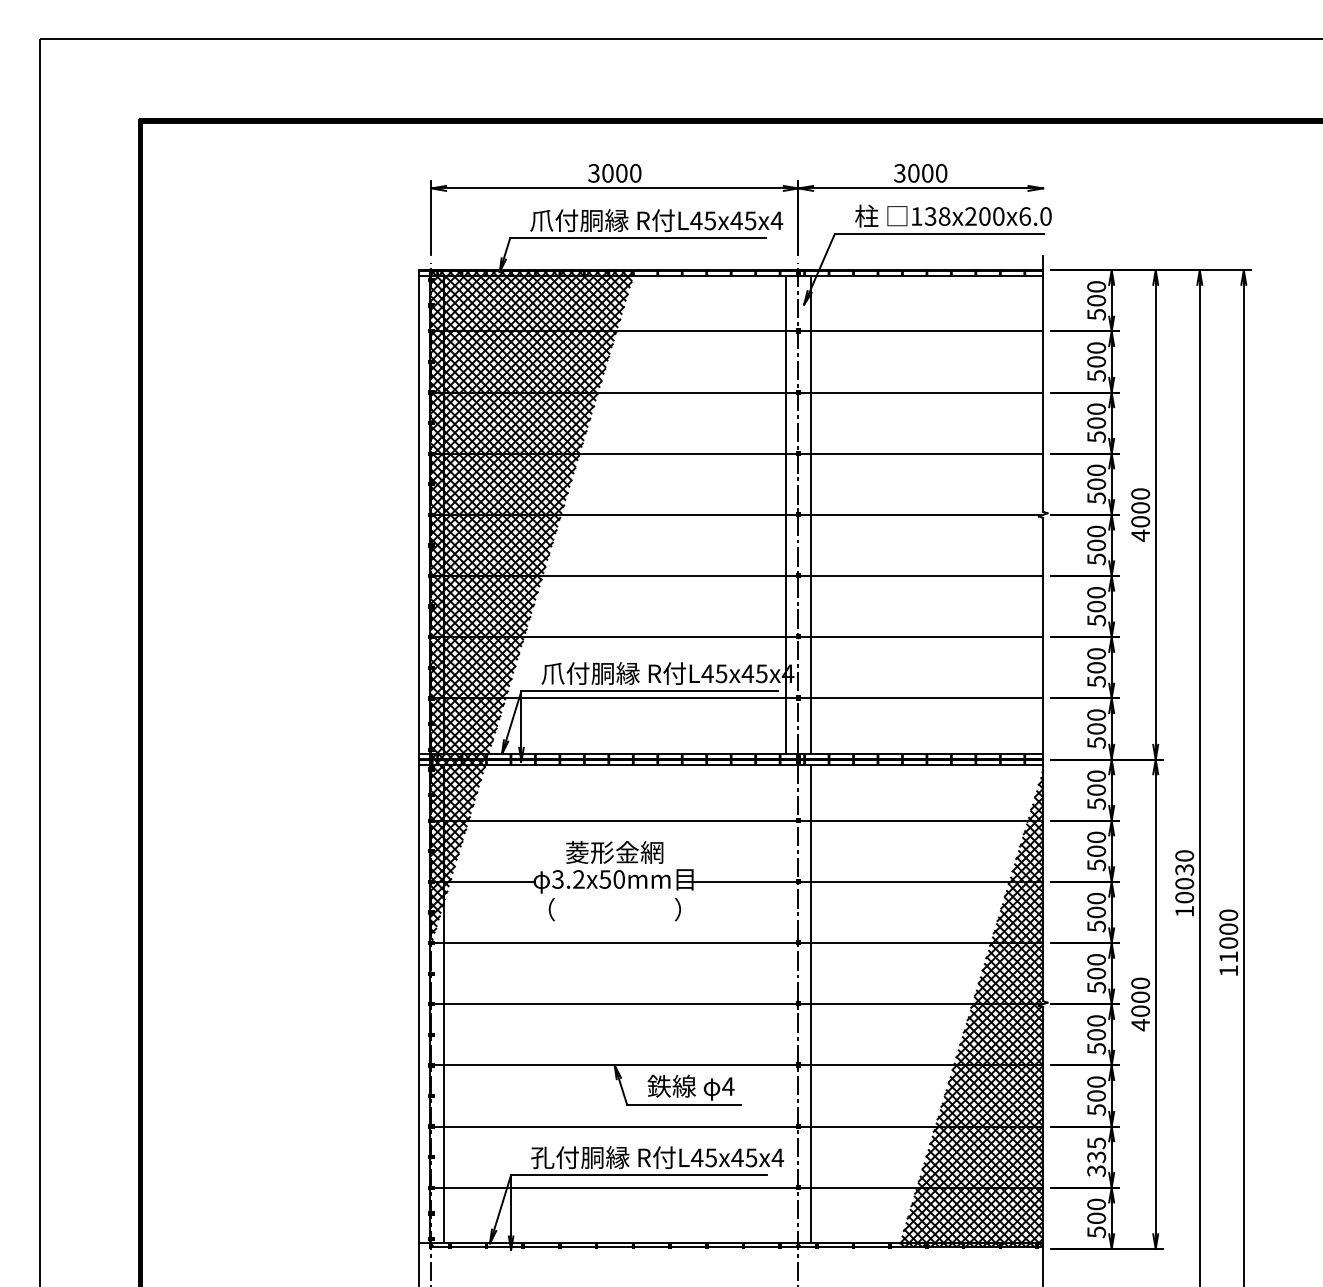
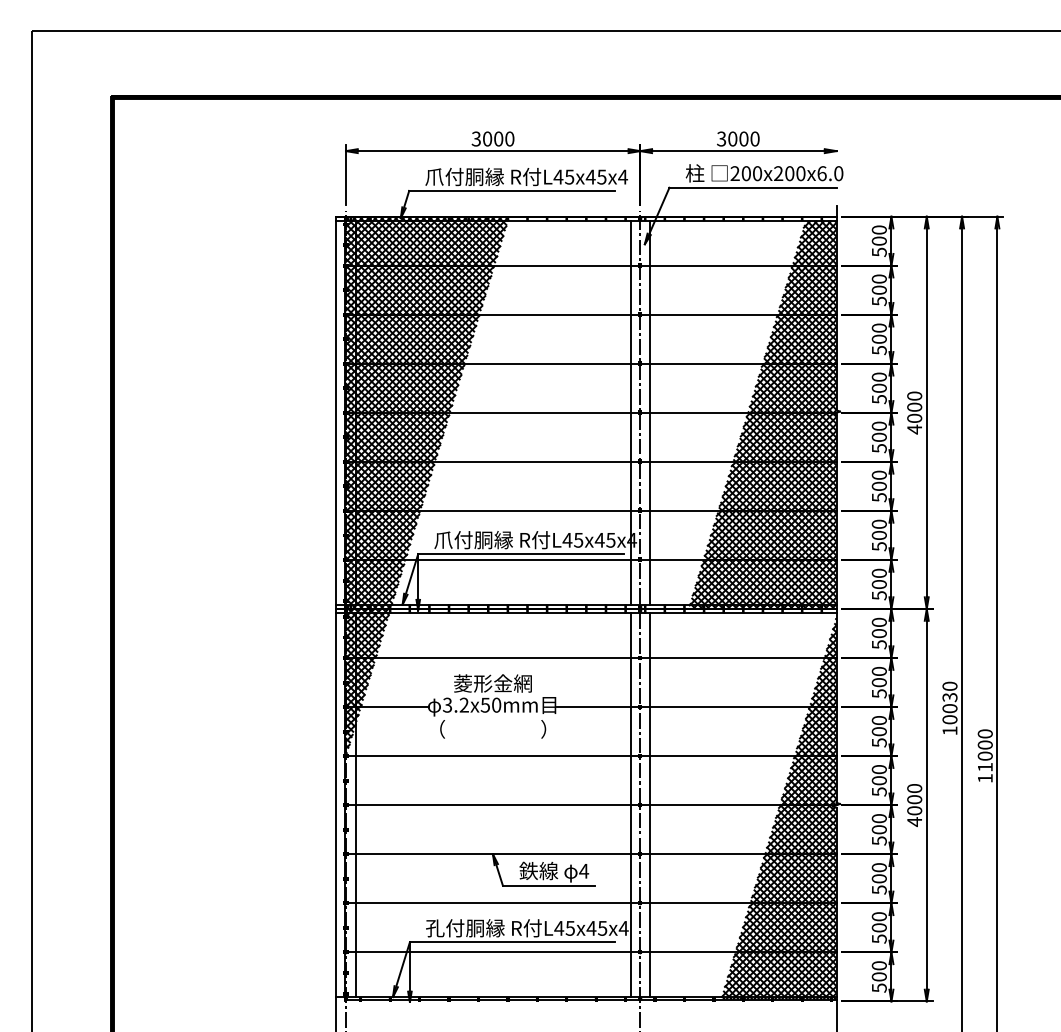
text: (930, 216) -> (746, 173), 138x200x6.0 -> 200x200x6.0
hatch: (952, 516) -> (763, 414), added
line: (786, 1004) -> (630, 805), added
text: (1095, 1156) -> (878, 927), 335 -> 500

